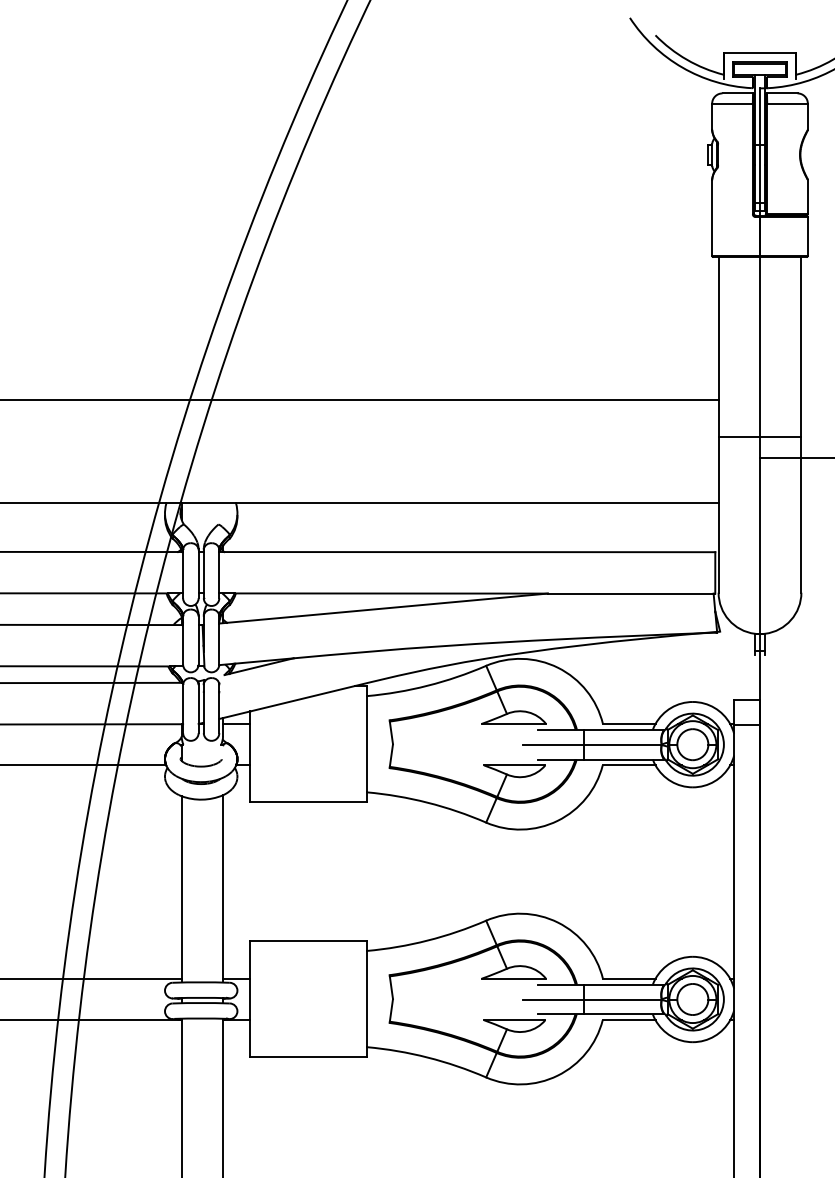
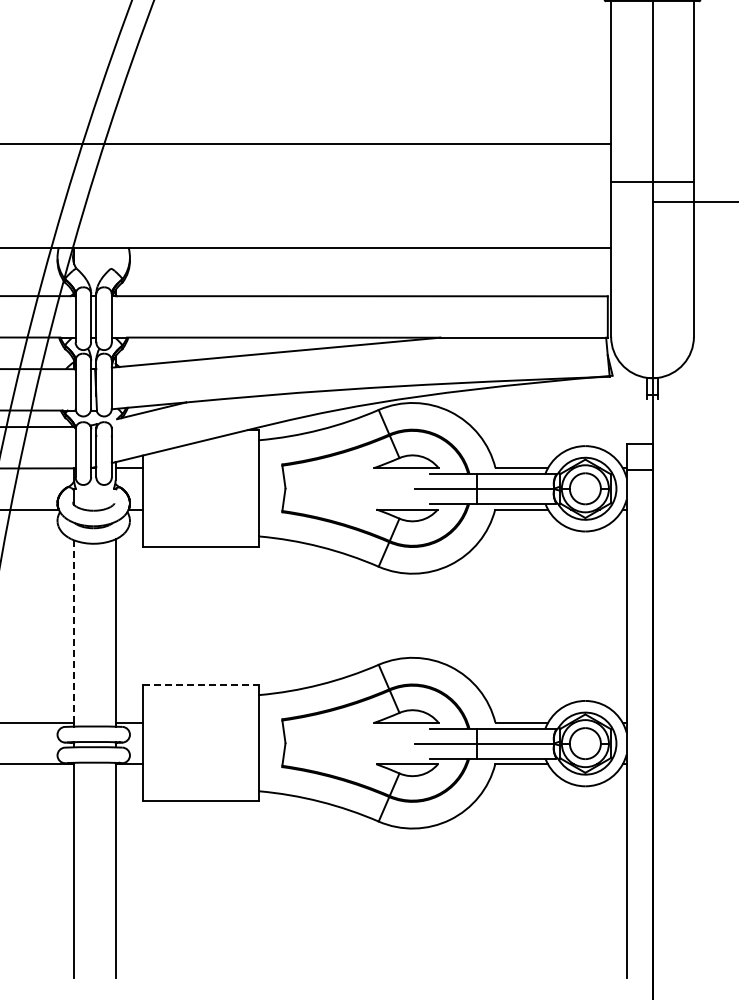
line: (181, 887) -> (74, 631), solid -> dashed
line: (309, 940) -> (202, 684), solid -> dashed

